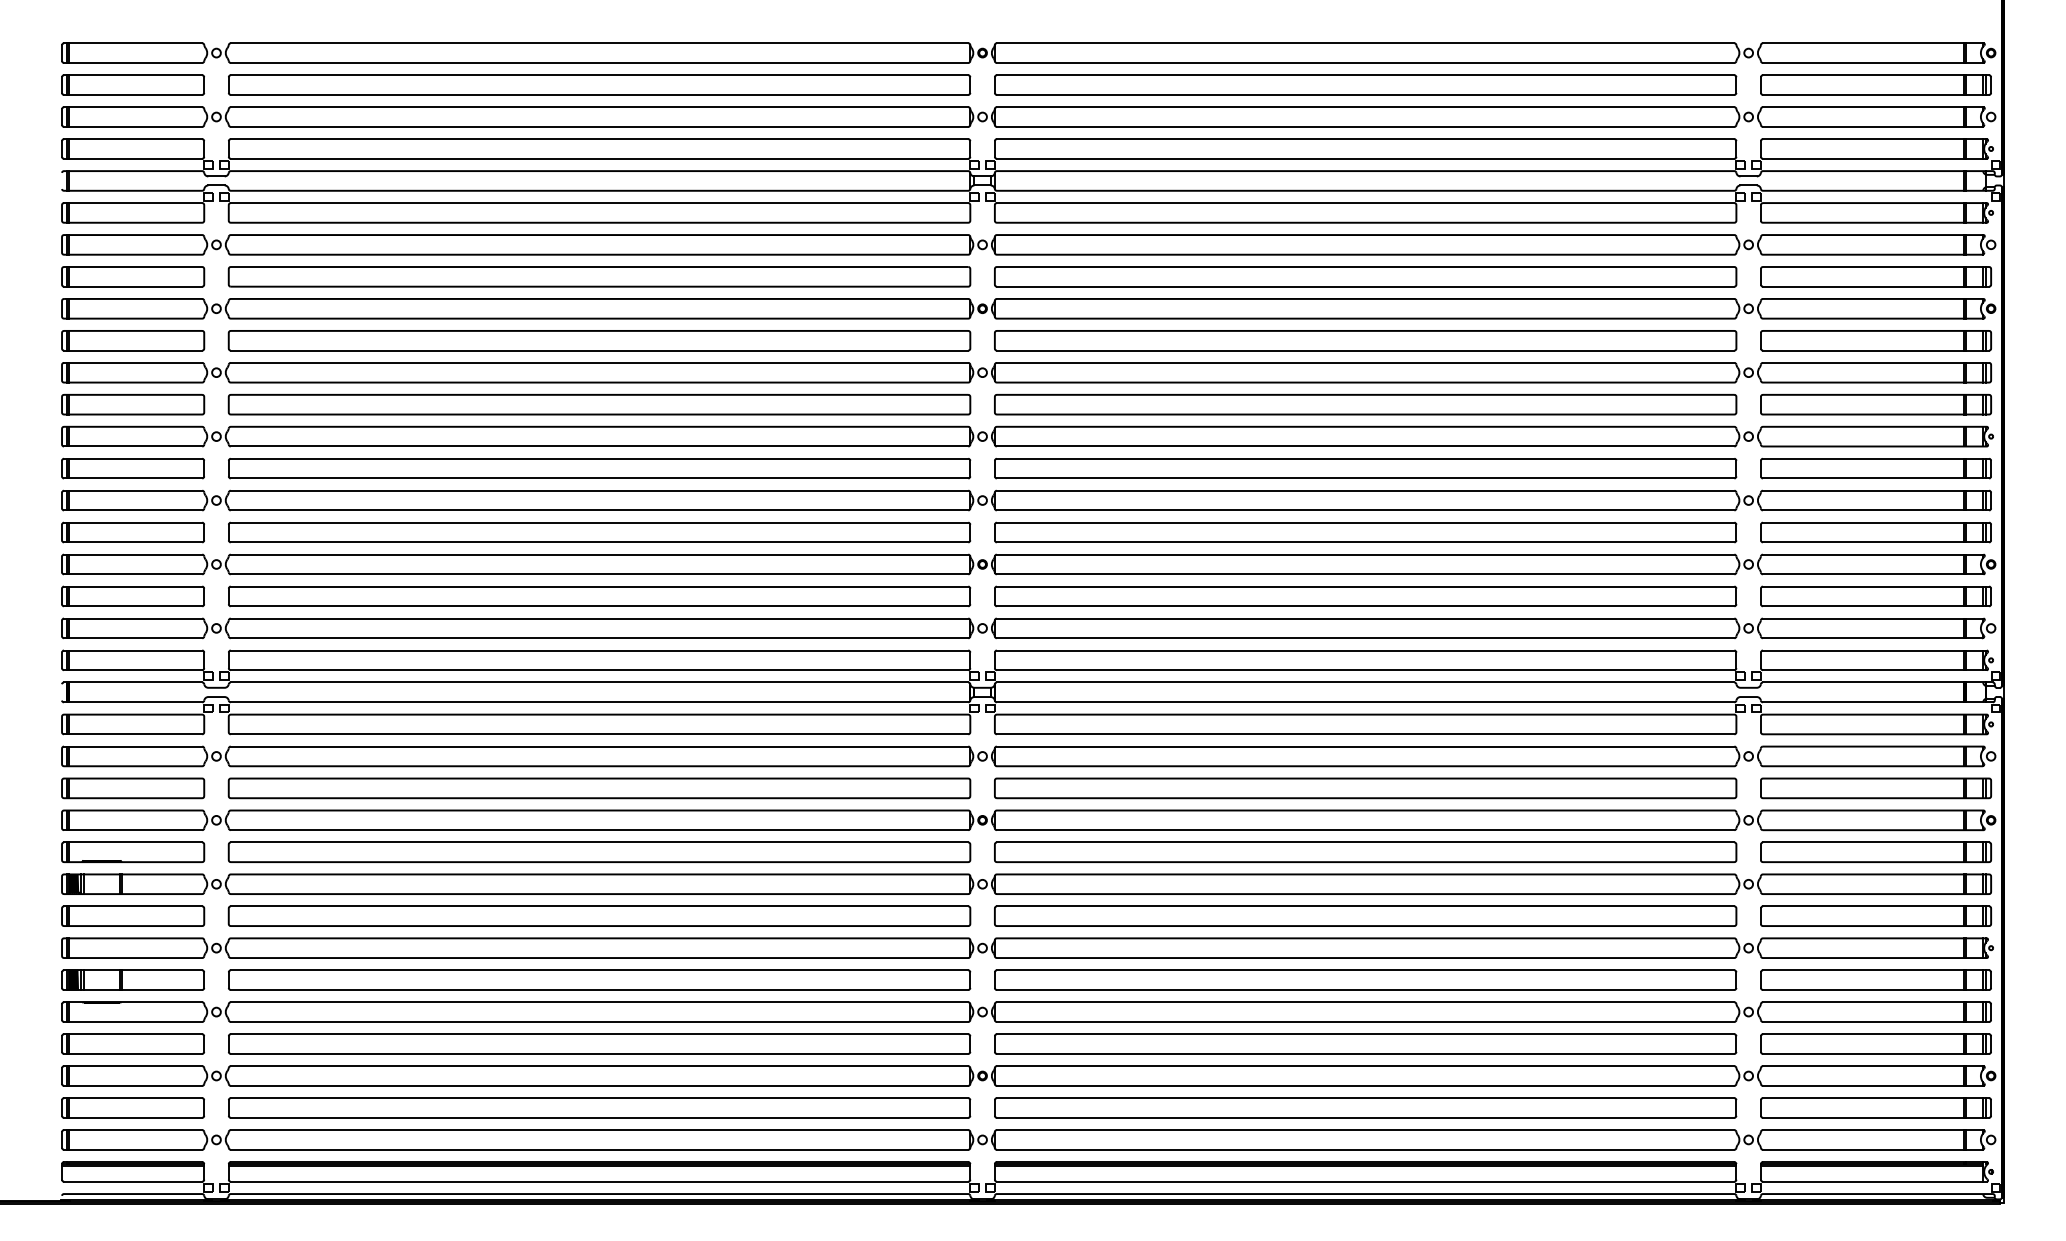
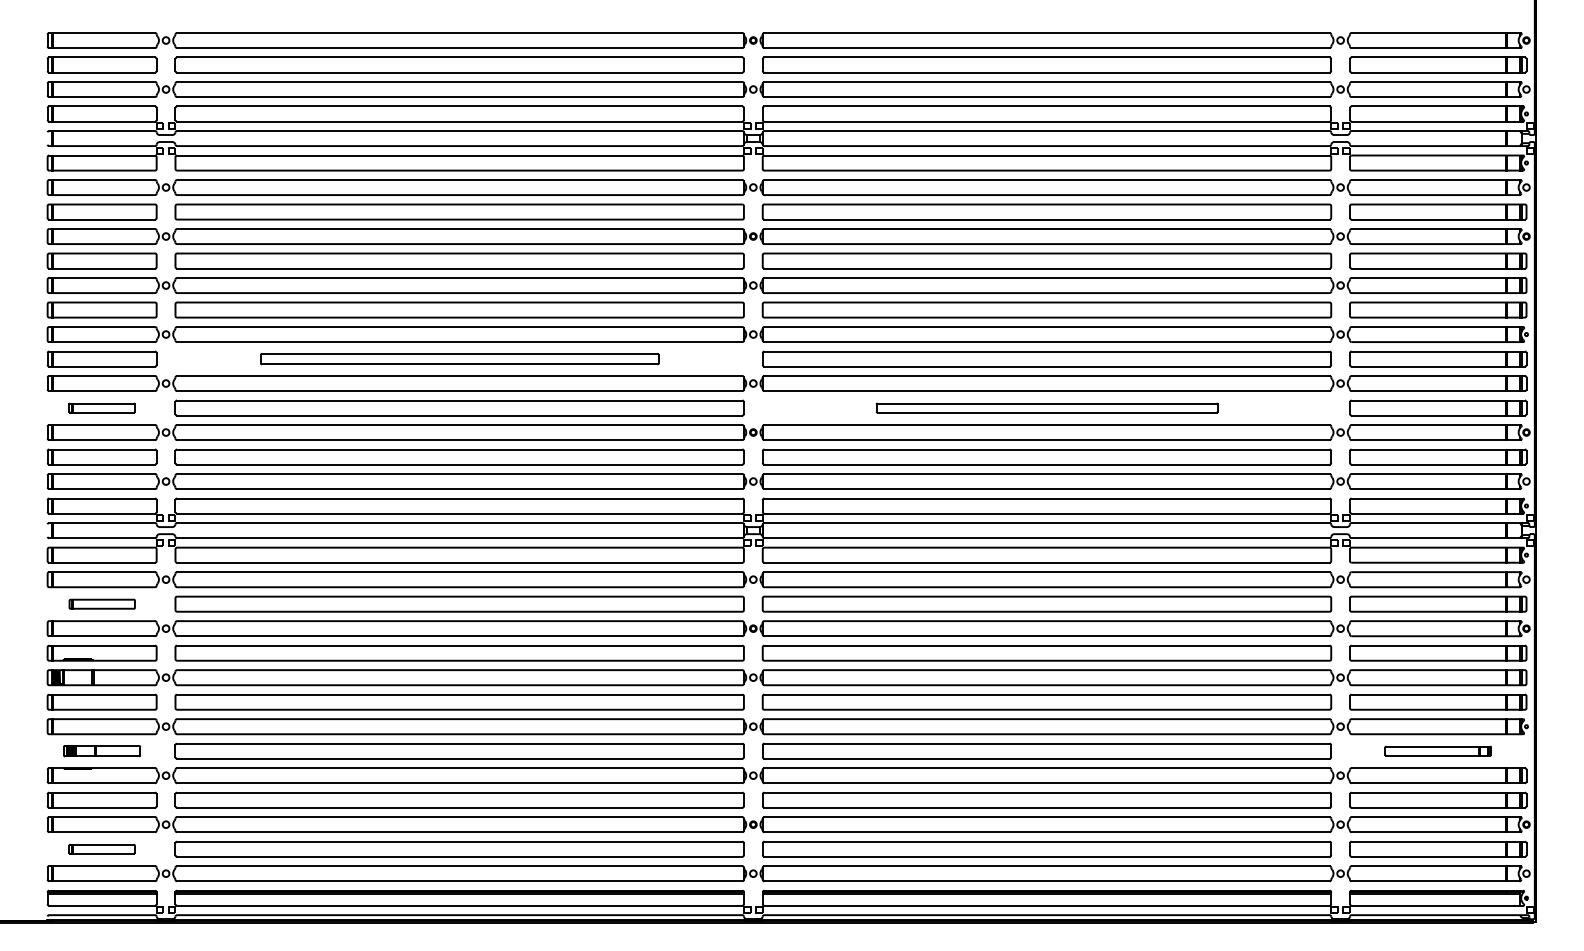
part: (599, 468) -> (459, 358), size x0.7
part: (132, 532) -> (101, 408), size x0.6
part: (1365, 532) -> (1046, 408), size x0.6
part: (133, 788) -> (102, 604), size x0.6
part: (132, 979) -> (101, 750), size x0.7
part: (1875, 979) -> (1437, 750), size x0.6
part: (132, 1107) -> (101, 848), size x0.6

